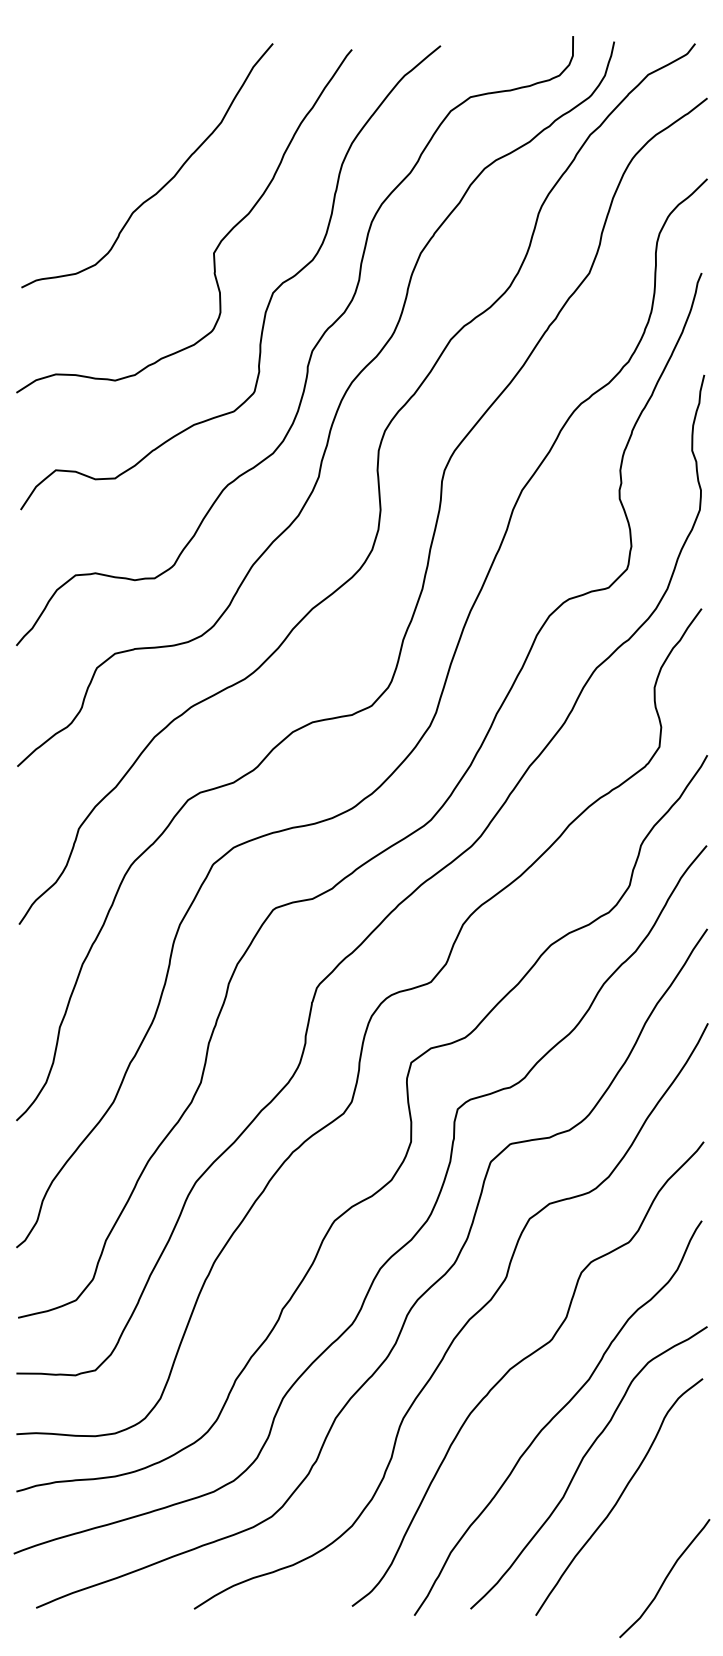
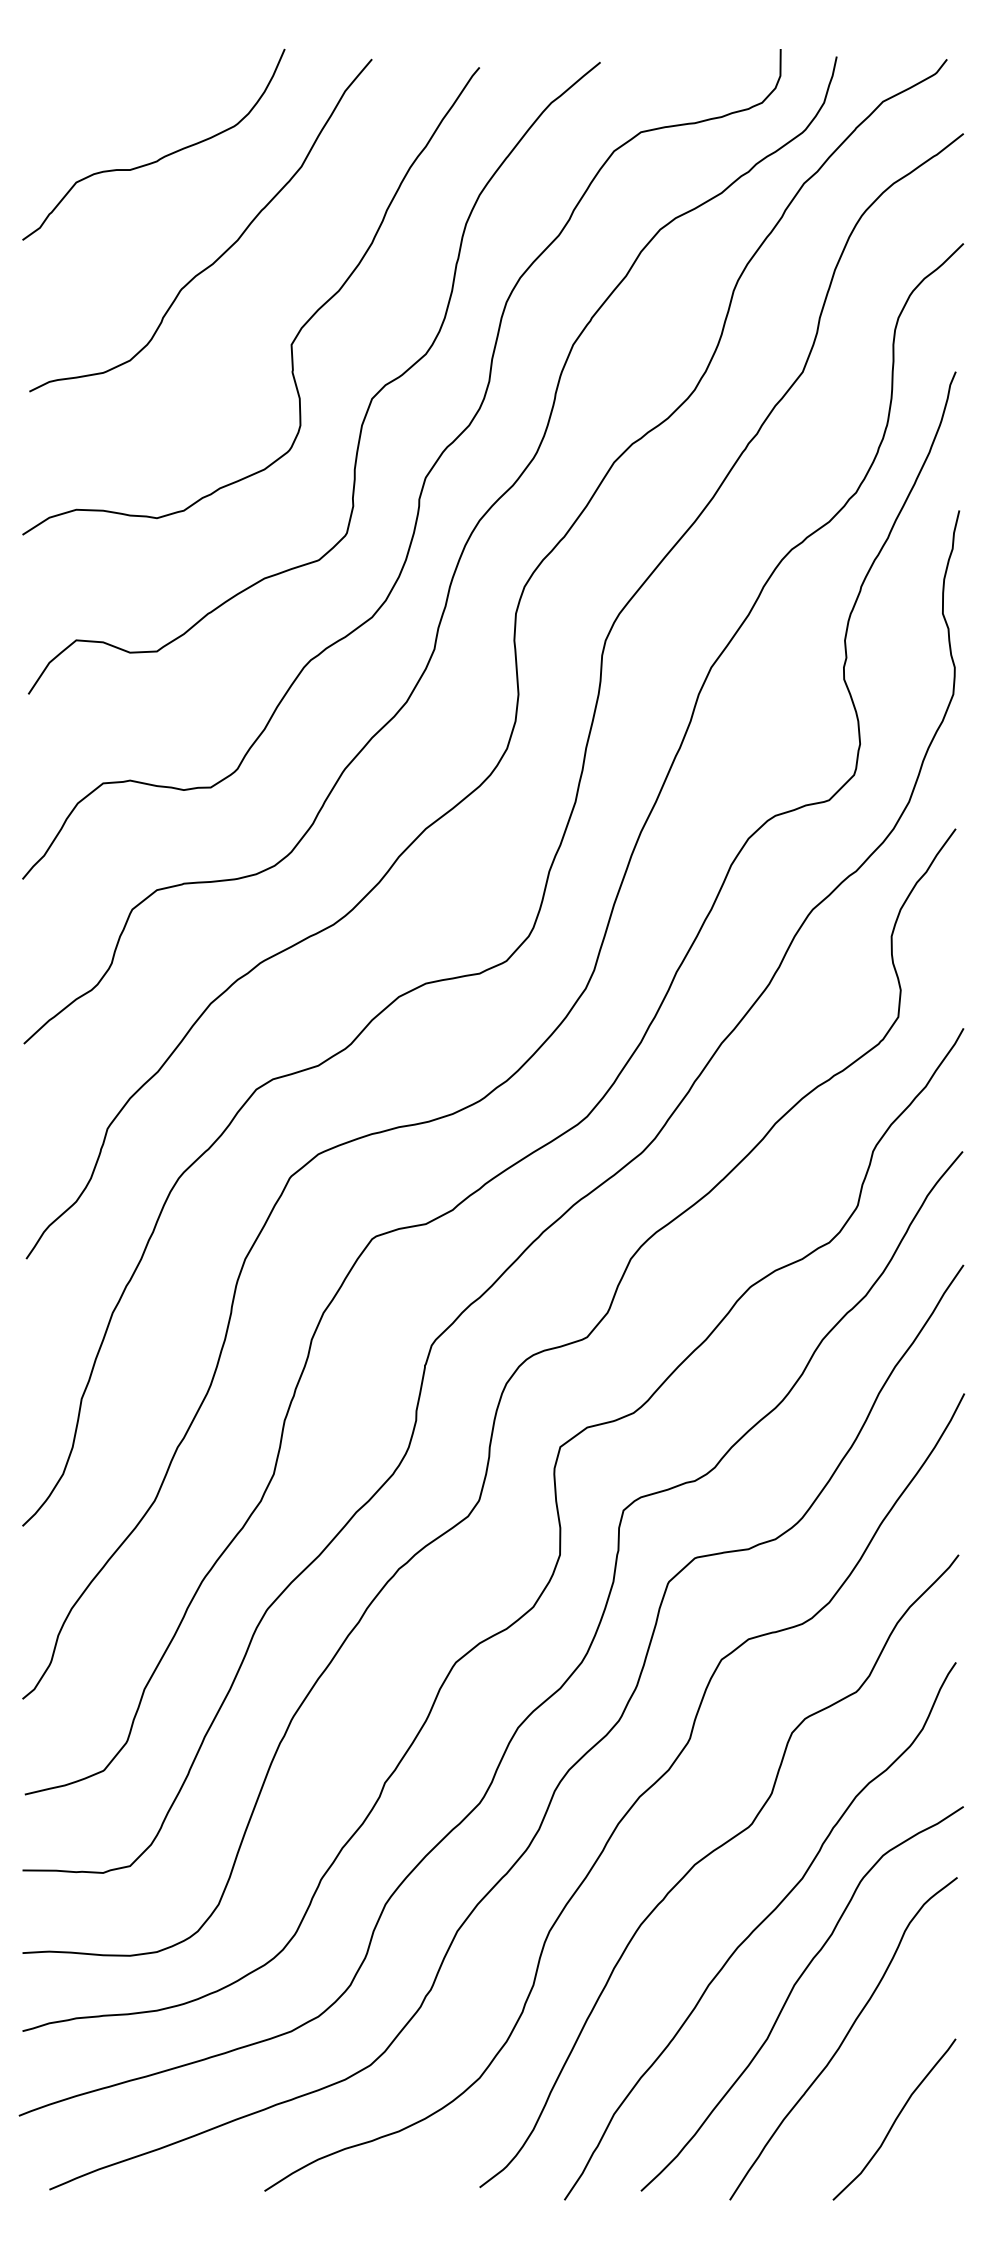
curve: (119, 114) -> (162, 156), added
curve: (664, 1578) -> (894, 2119), moved

